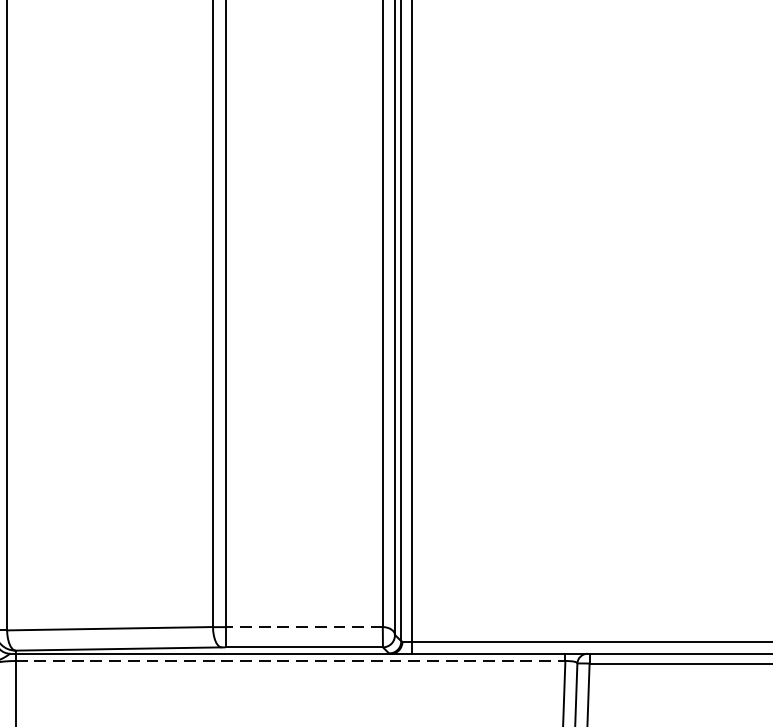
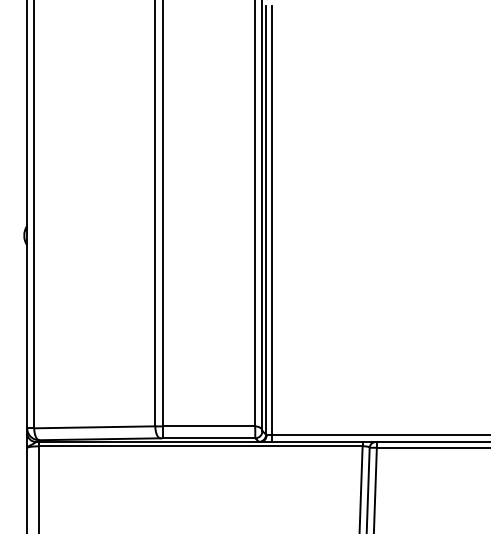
line: (303, 627) -> (208, 426), dashed -> solid
line: (289, 661) -> (200, 446), dashed -> solid

